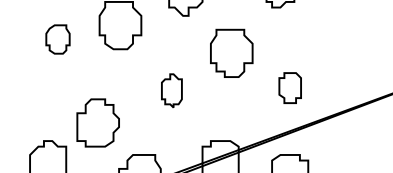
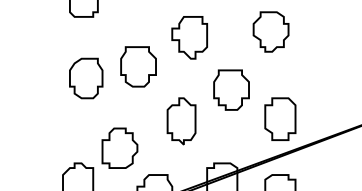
part: (58, 39) -> (86, 78), size x1.67
part: (290, 87) -> (280, 118), size x1.67
part: (171, 90) -> (181, 121), size x1.67

